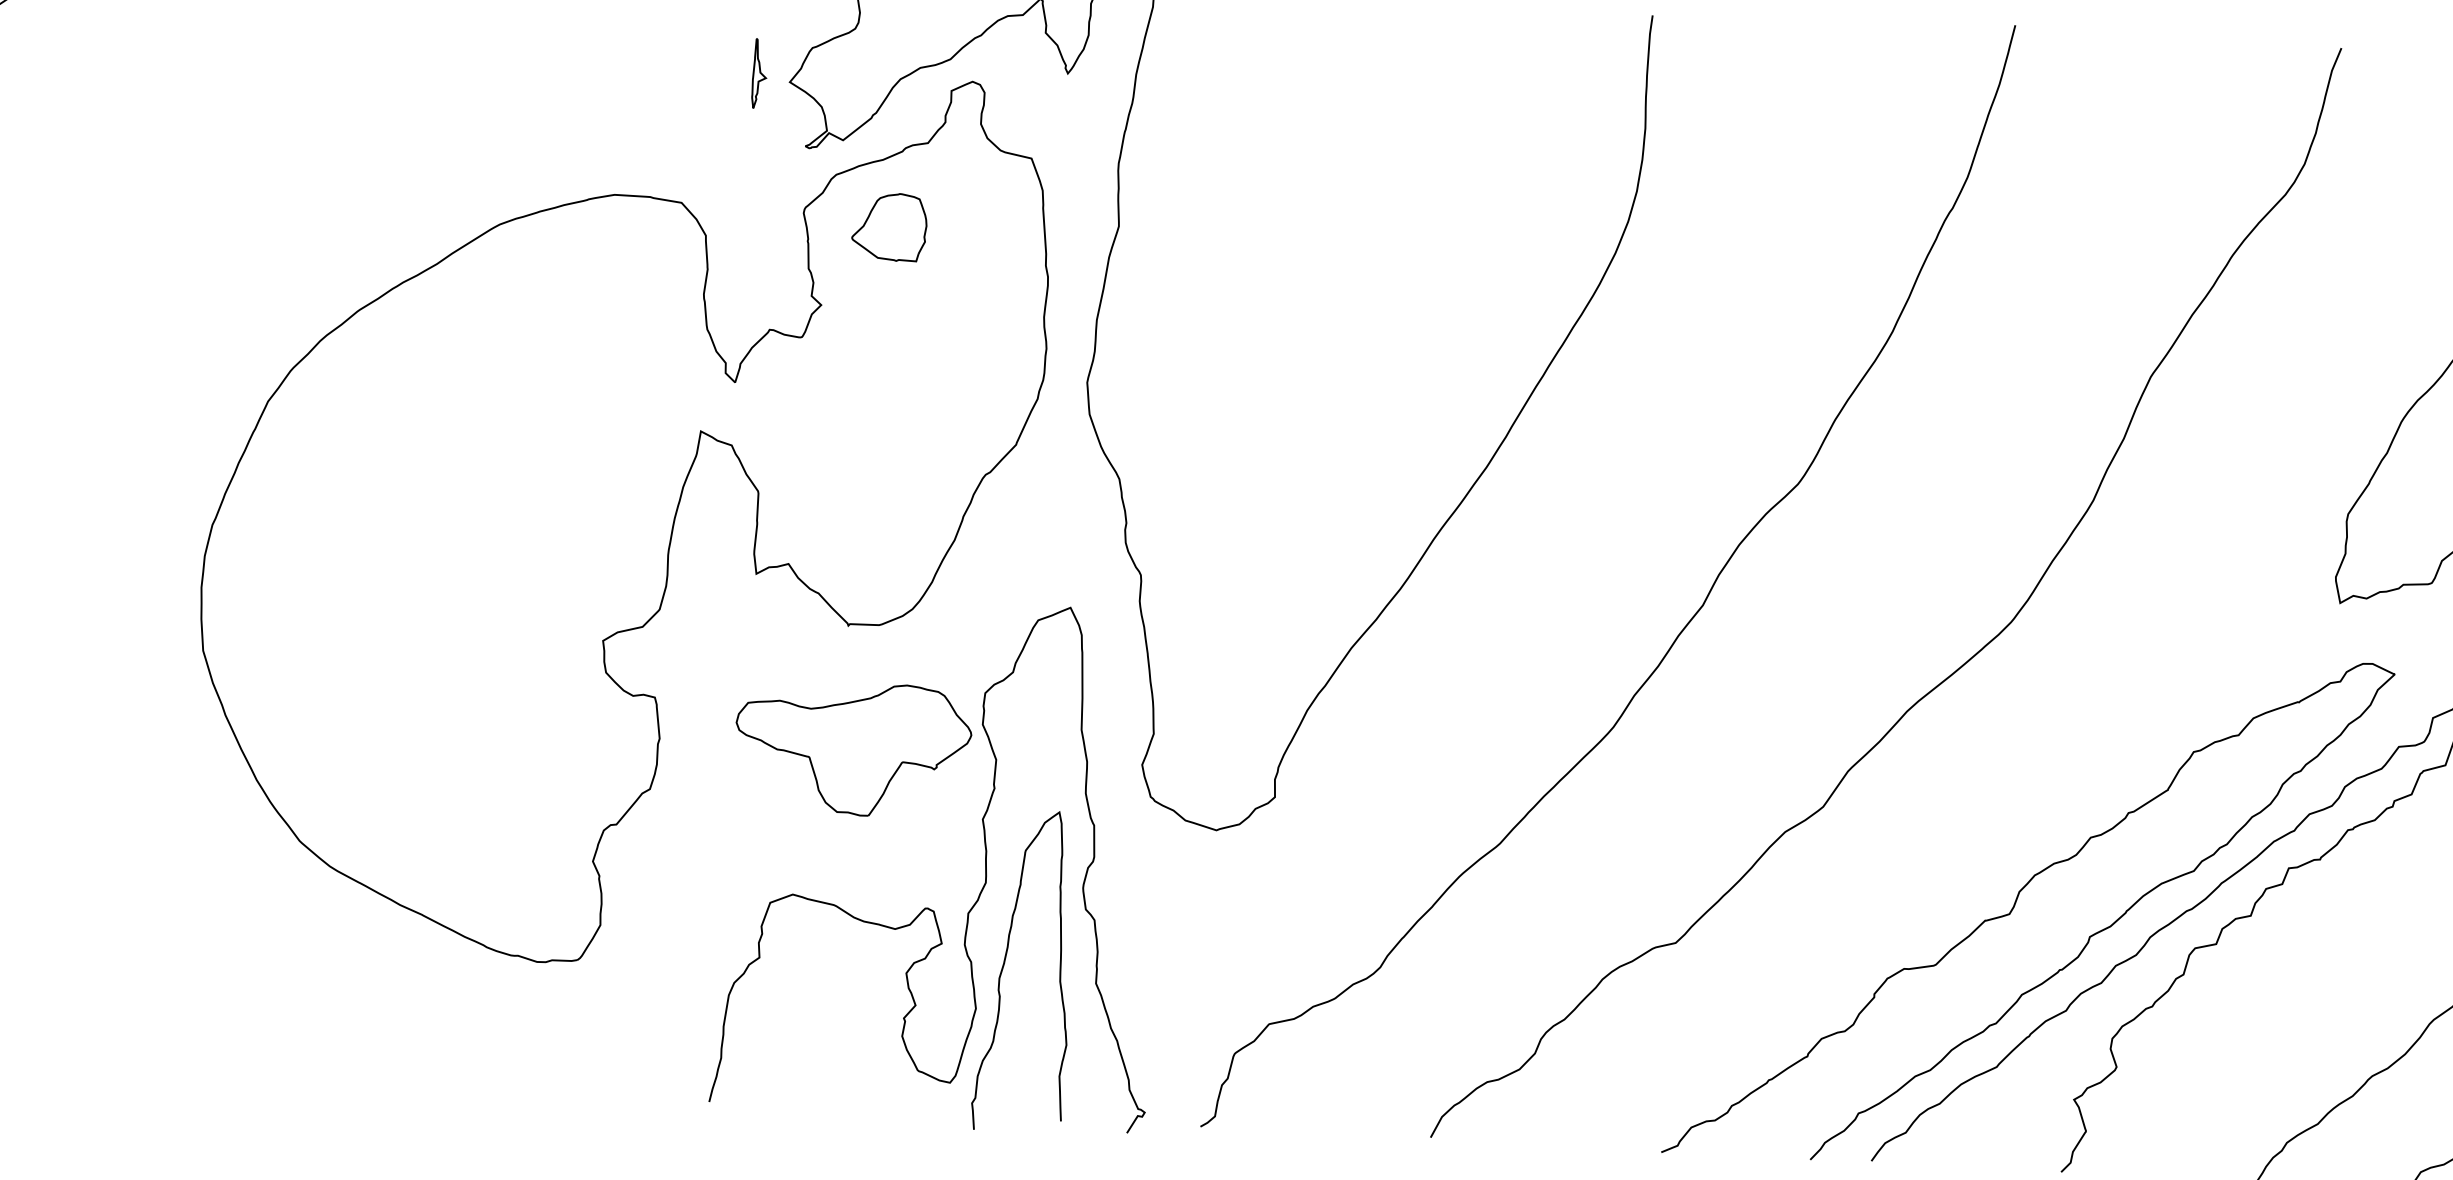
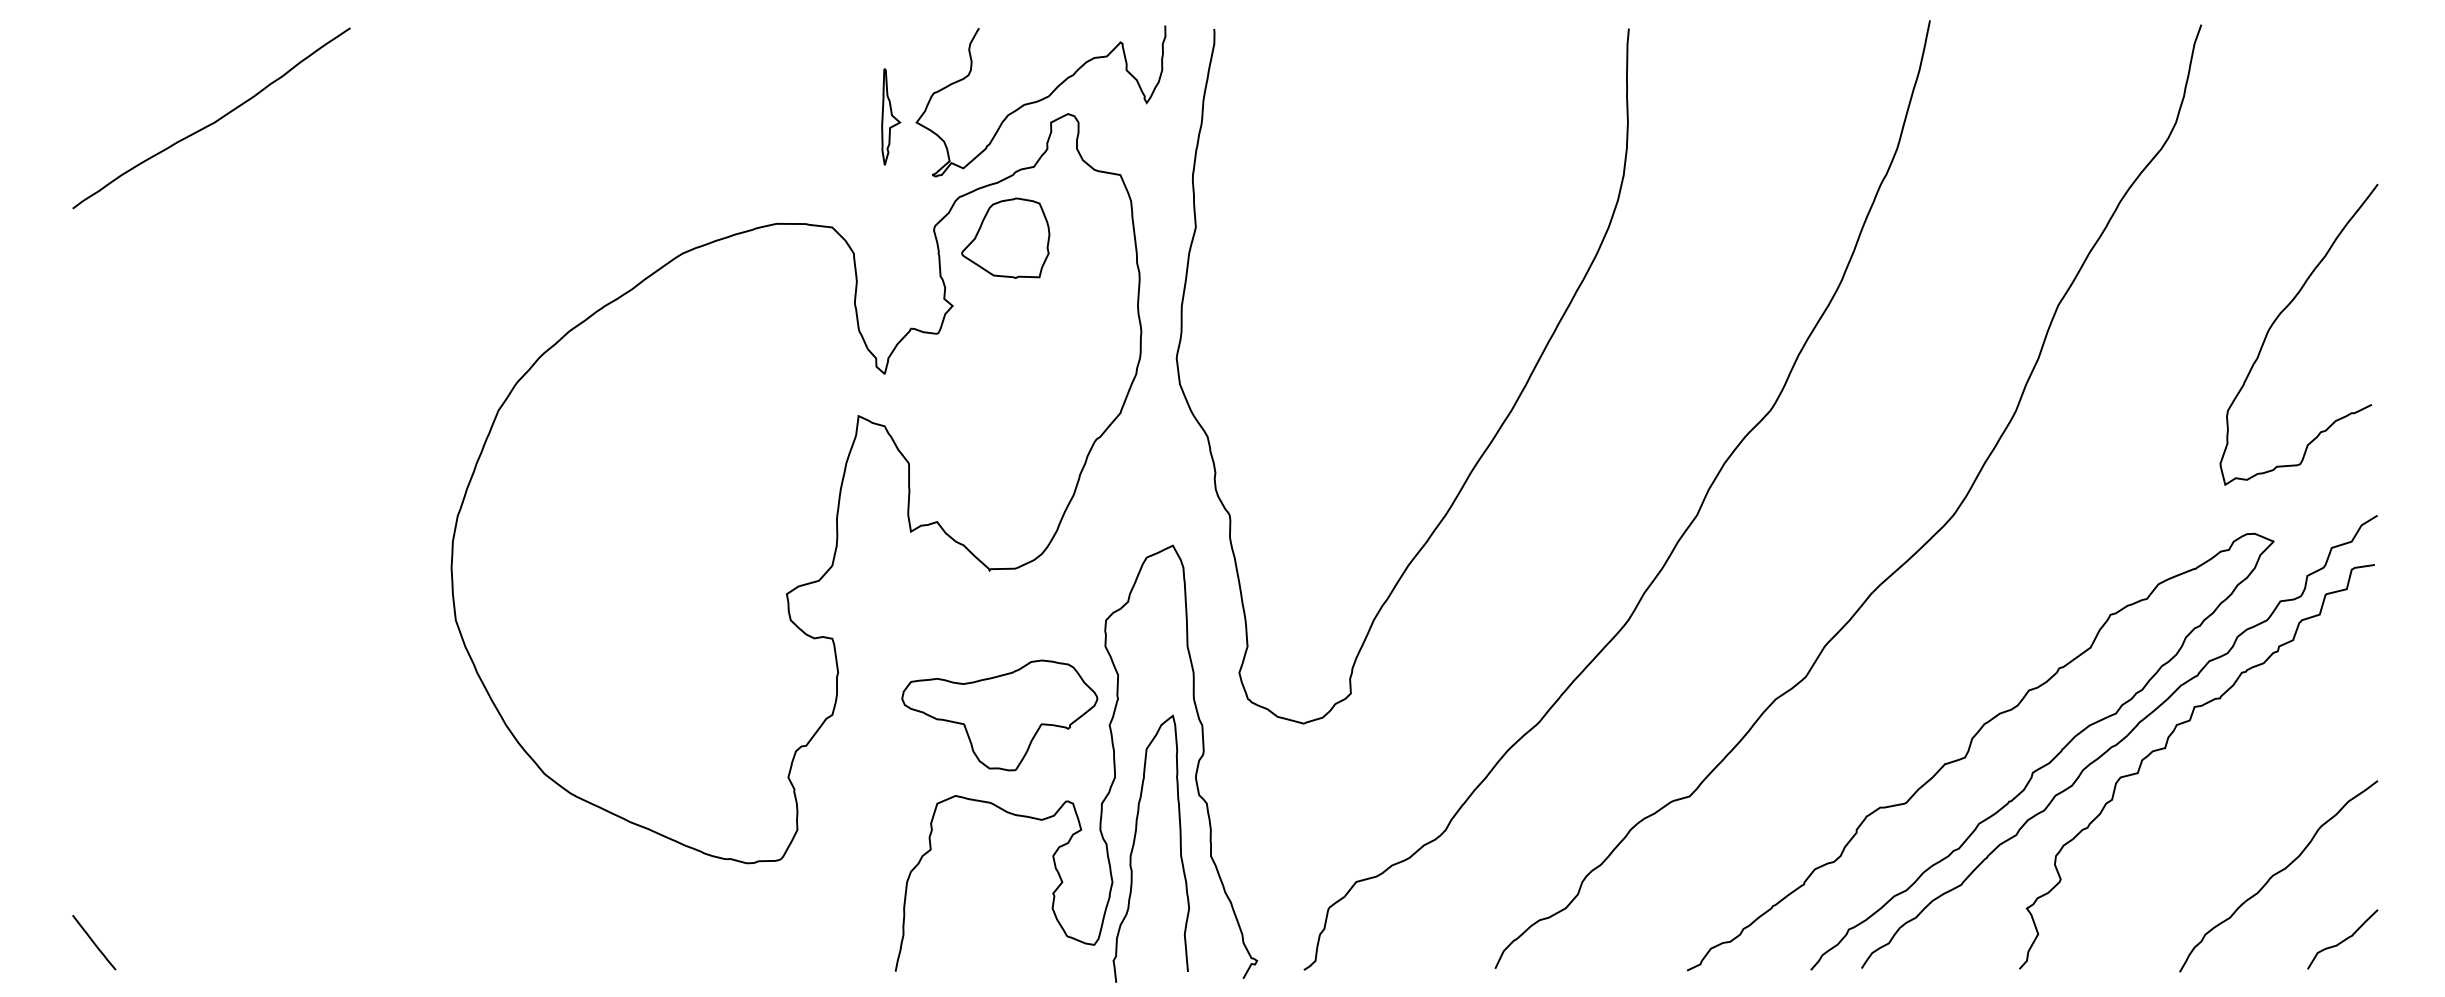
part: (760, 73) -> (891, 116), size x1.67
part: (889, 226) -> (1005, 237), size x1.43
part: (852, 748) -> (999, 715), moved

